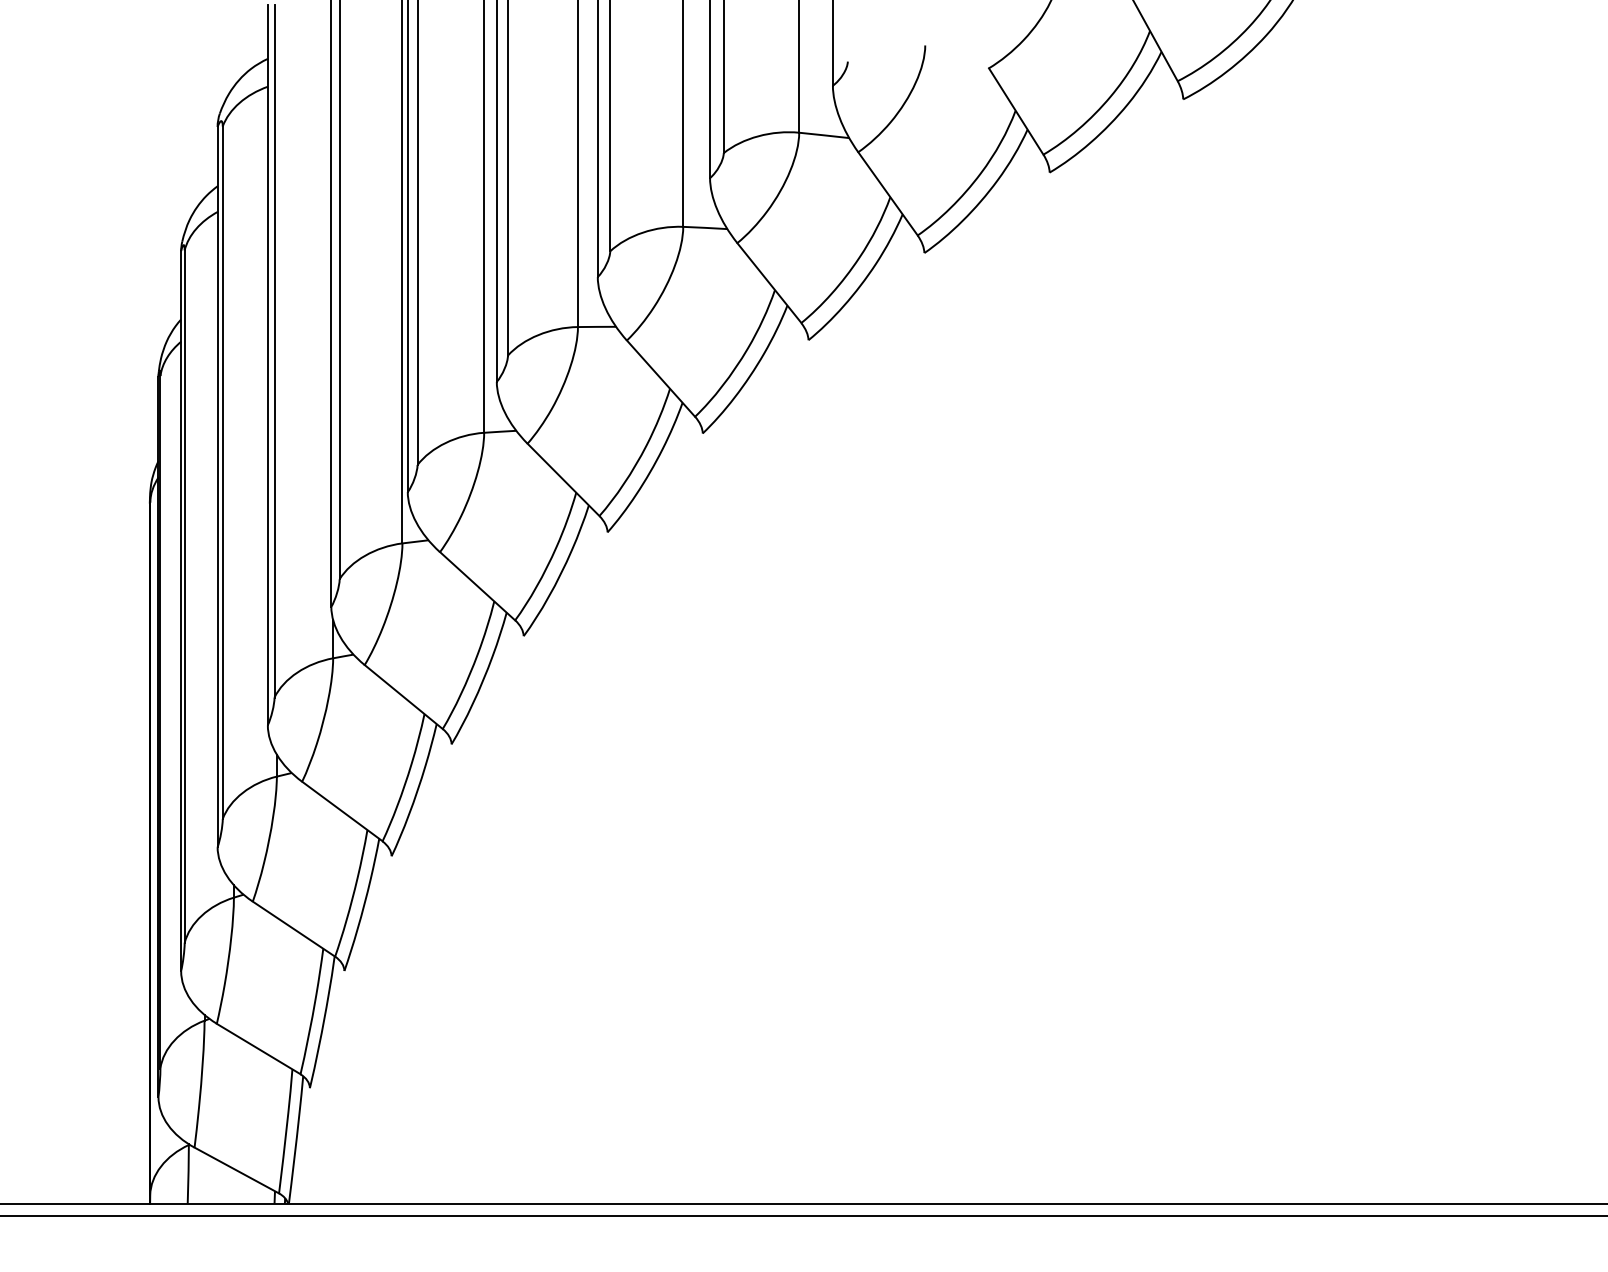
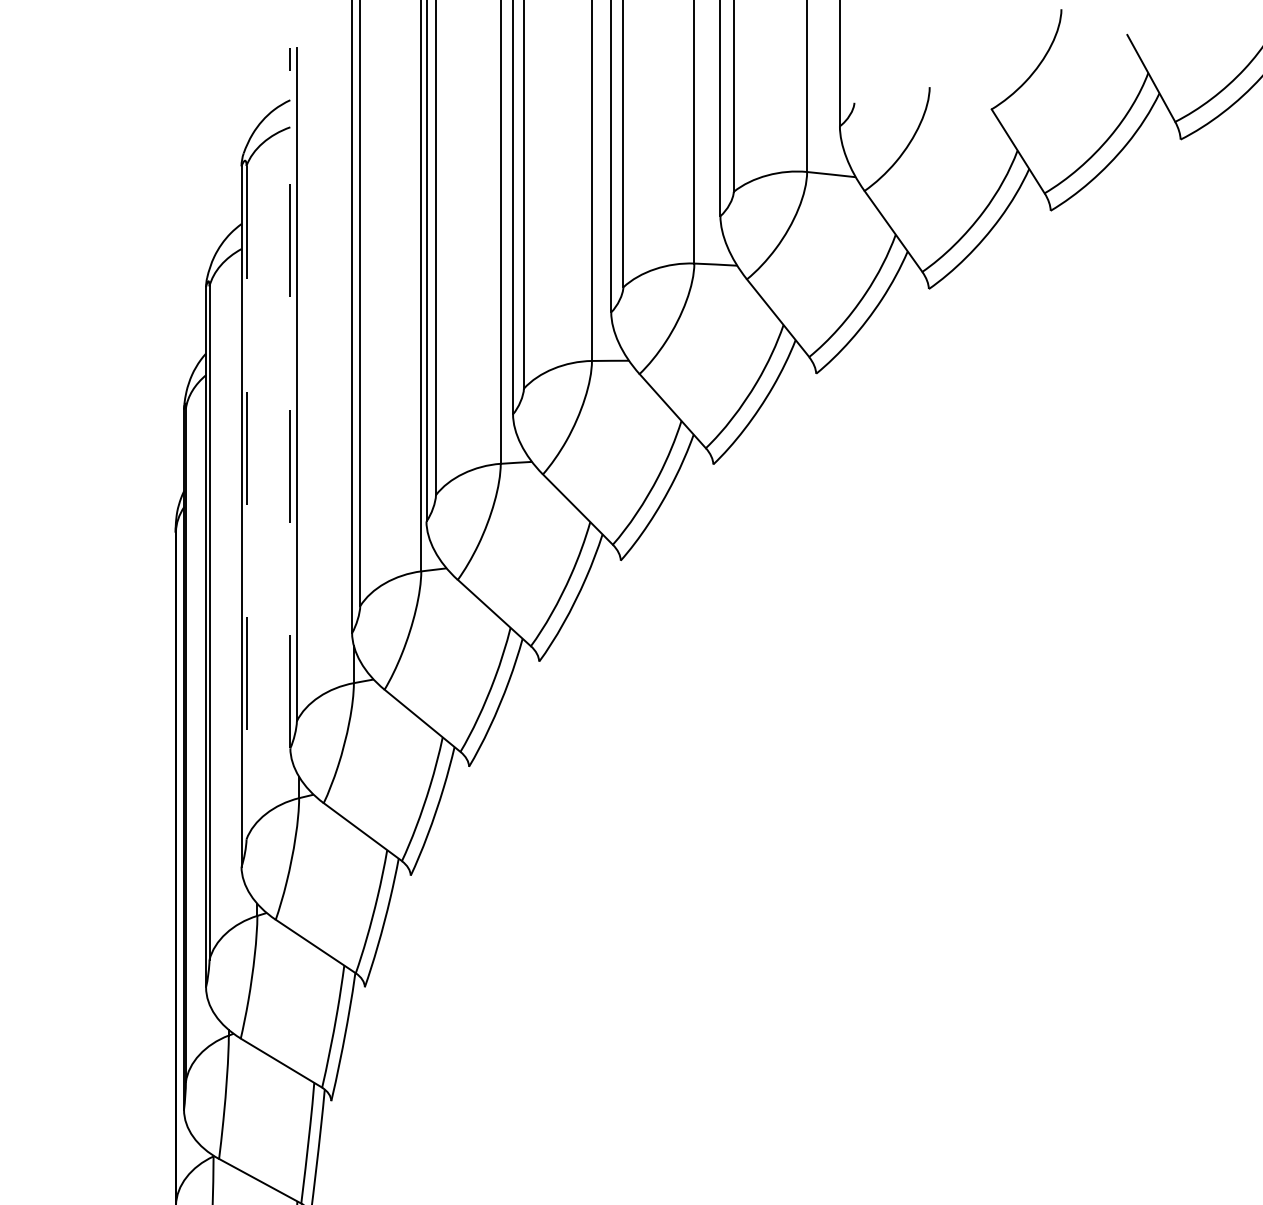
line: (267, 364) -> (290, 397), solid -> dashed
line: (222, 473) -> (246, 503), solid -> dashed

